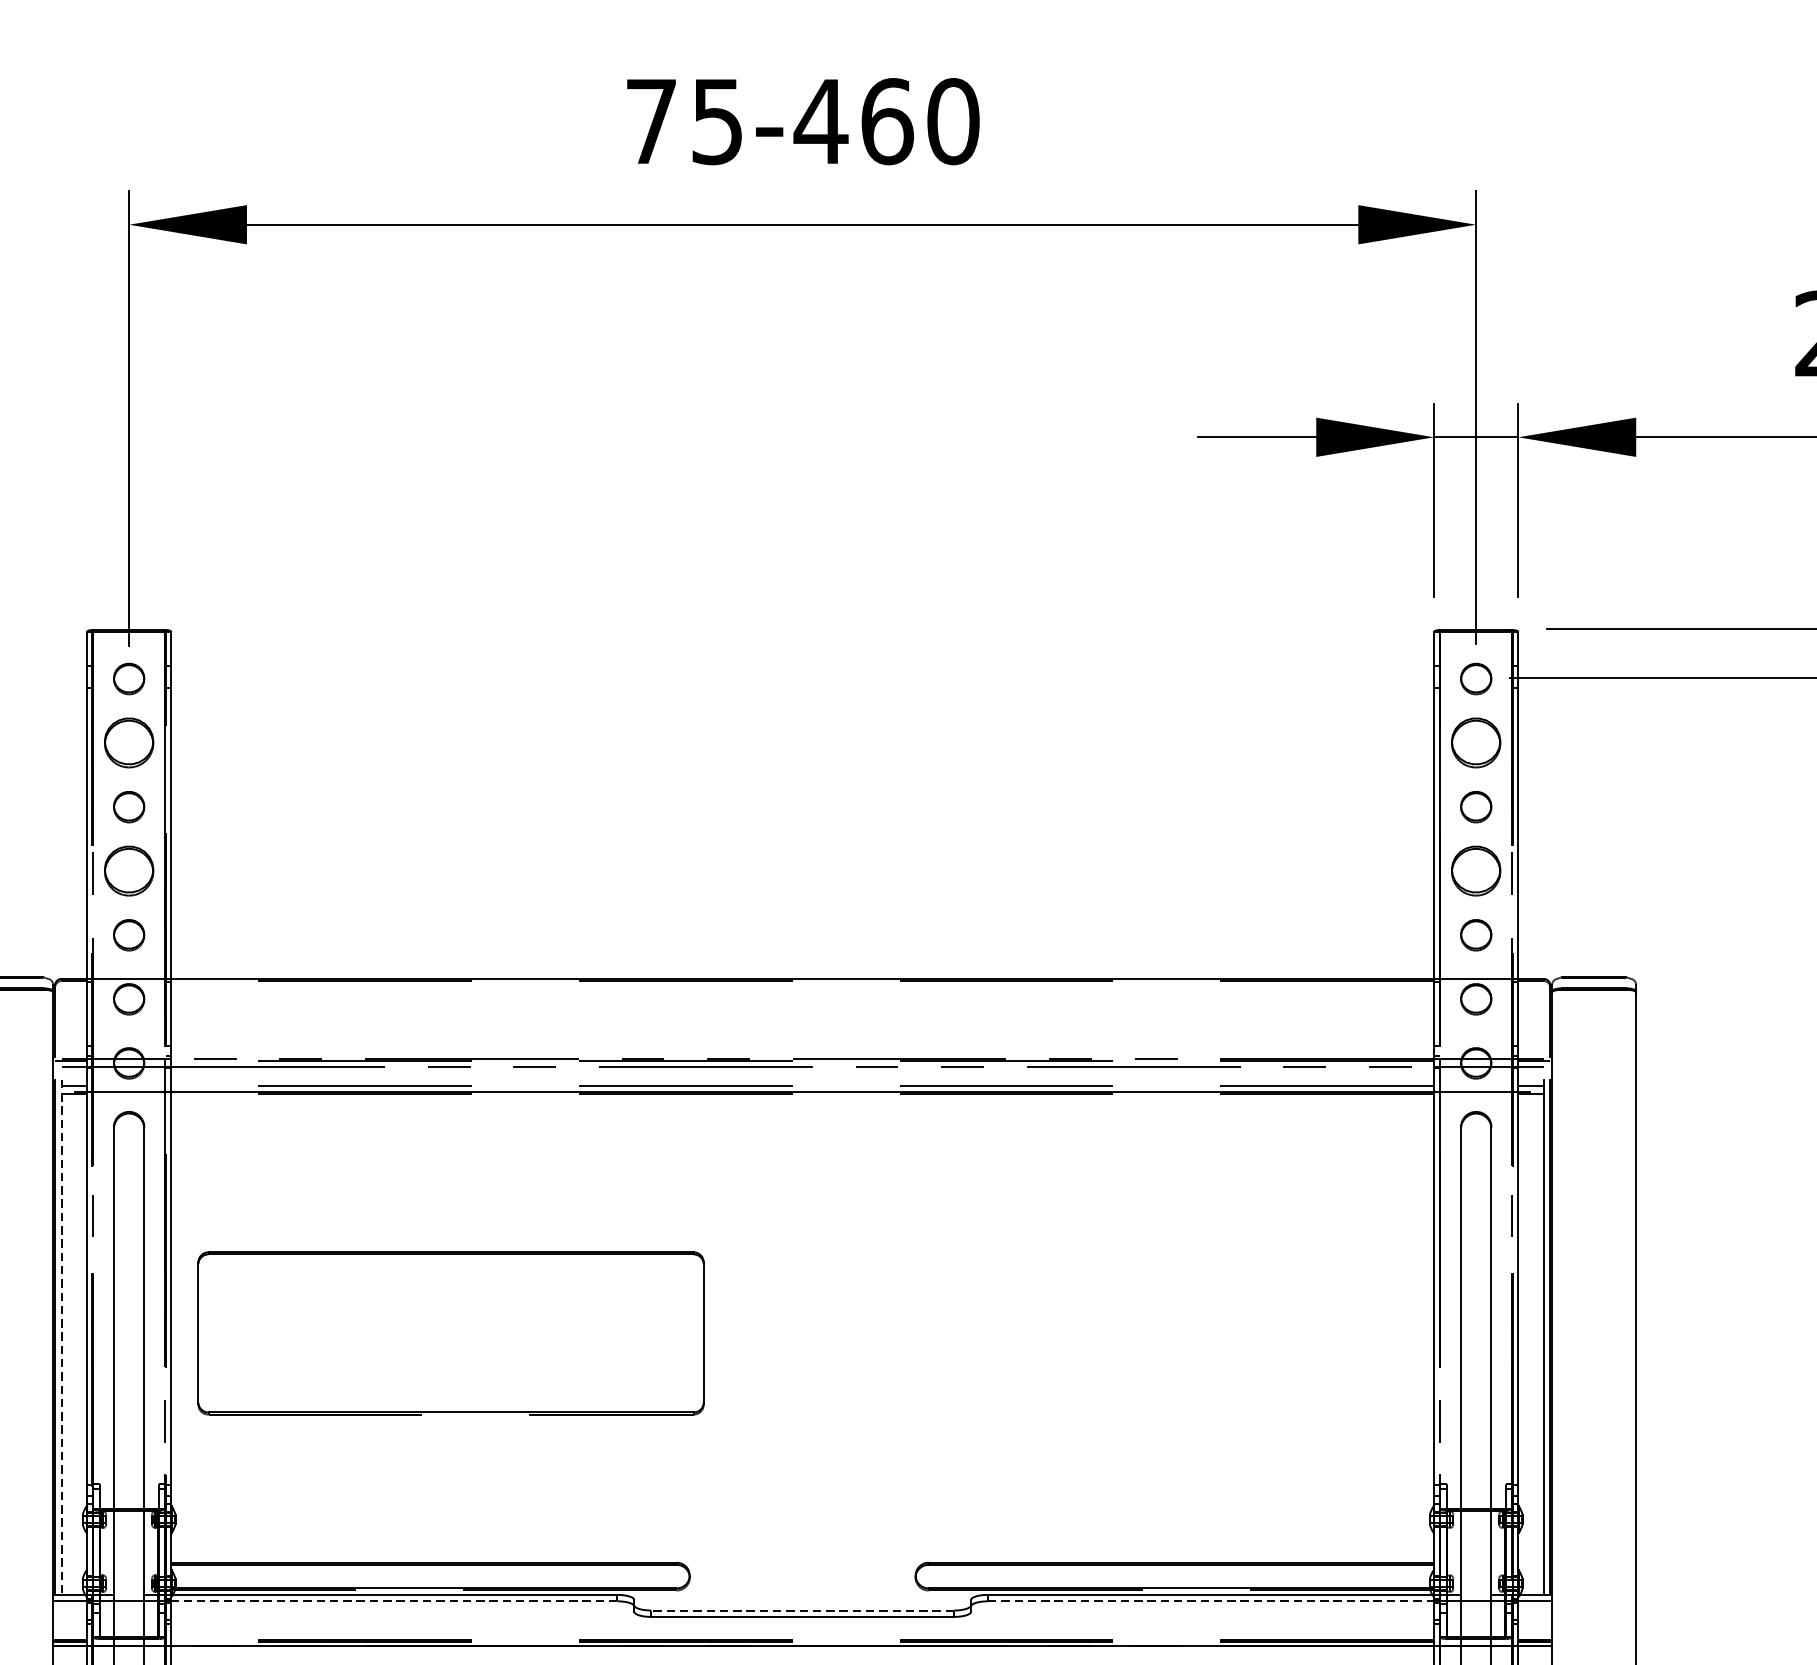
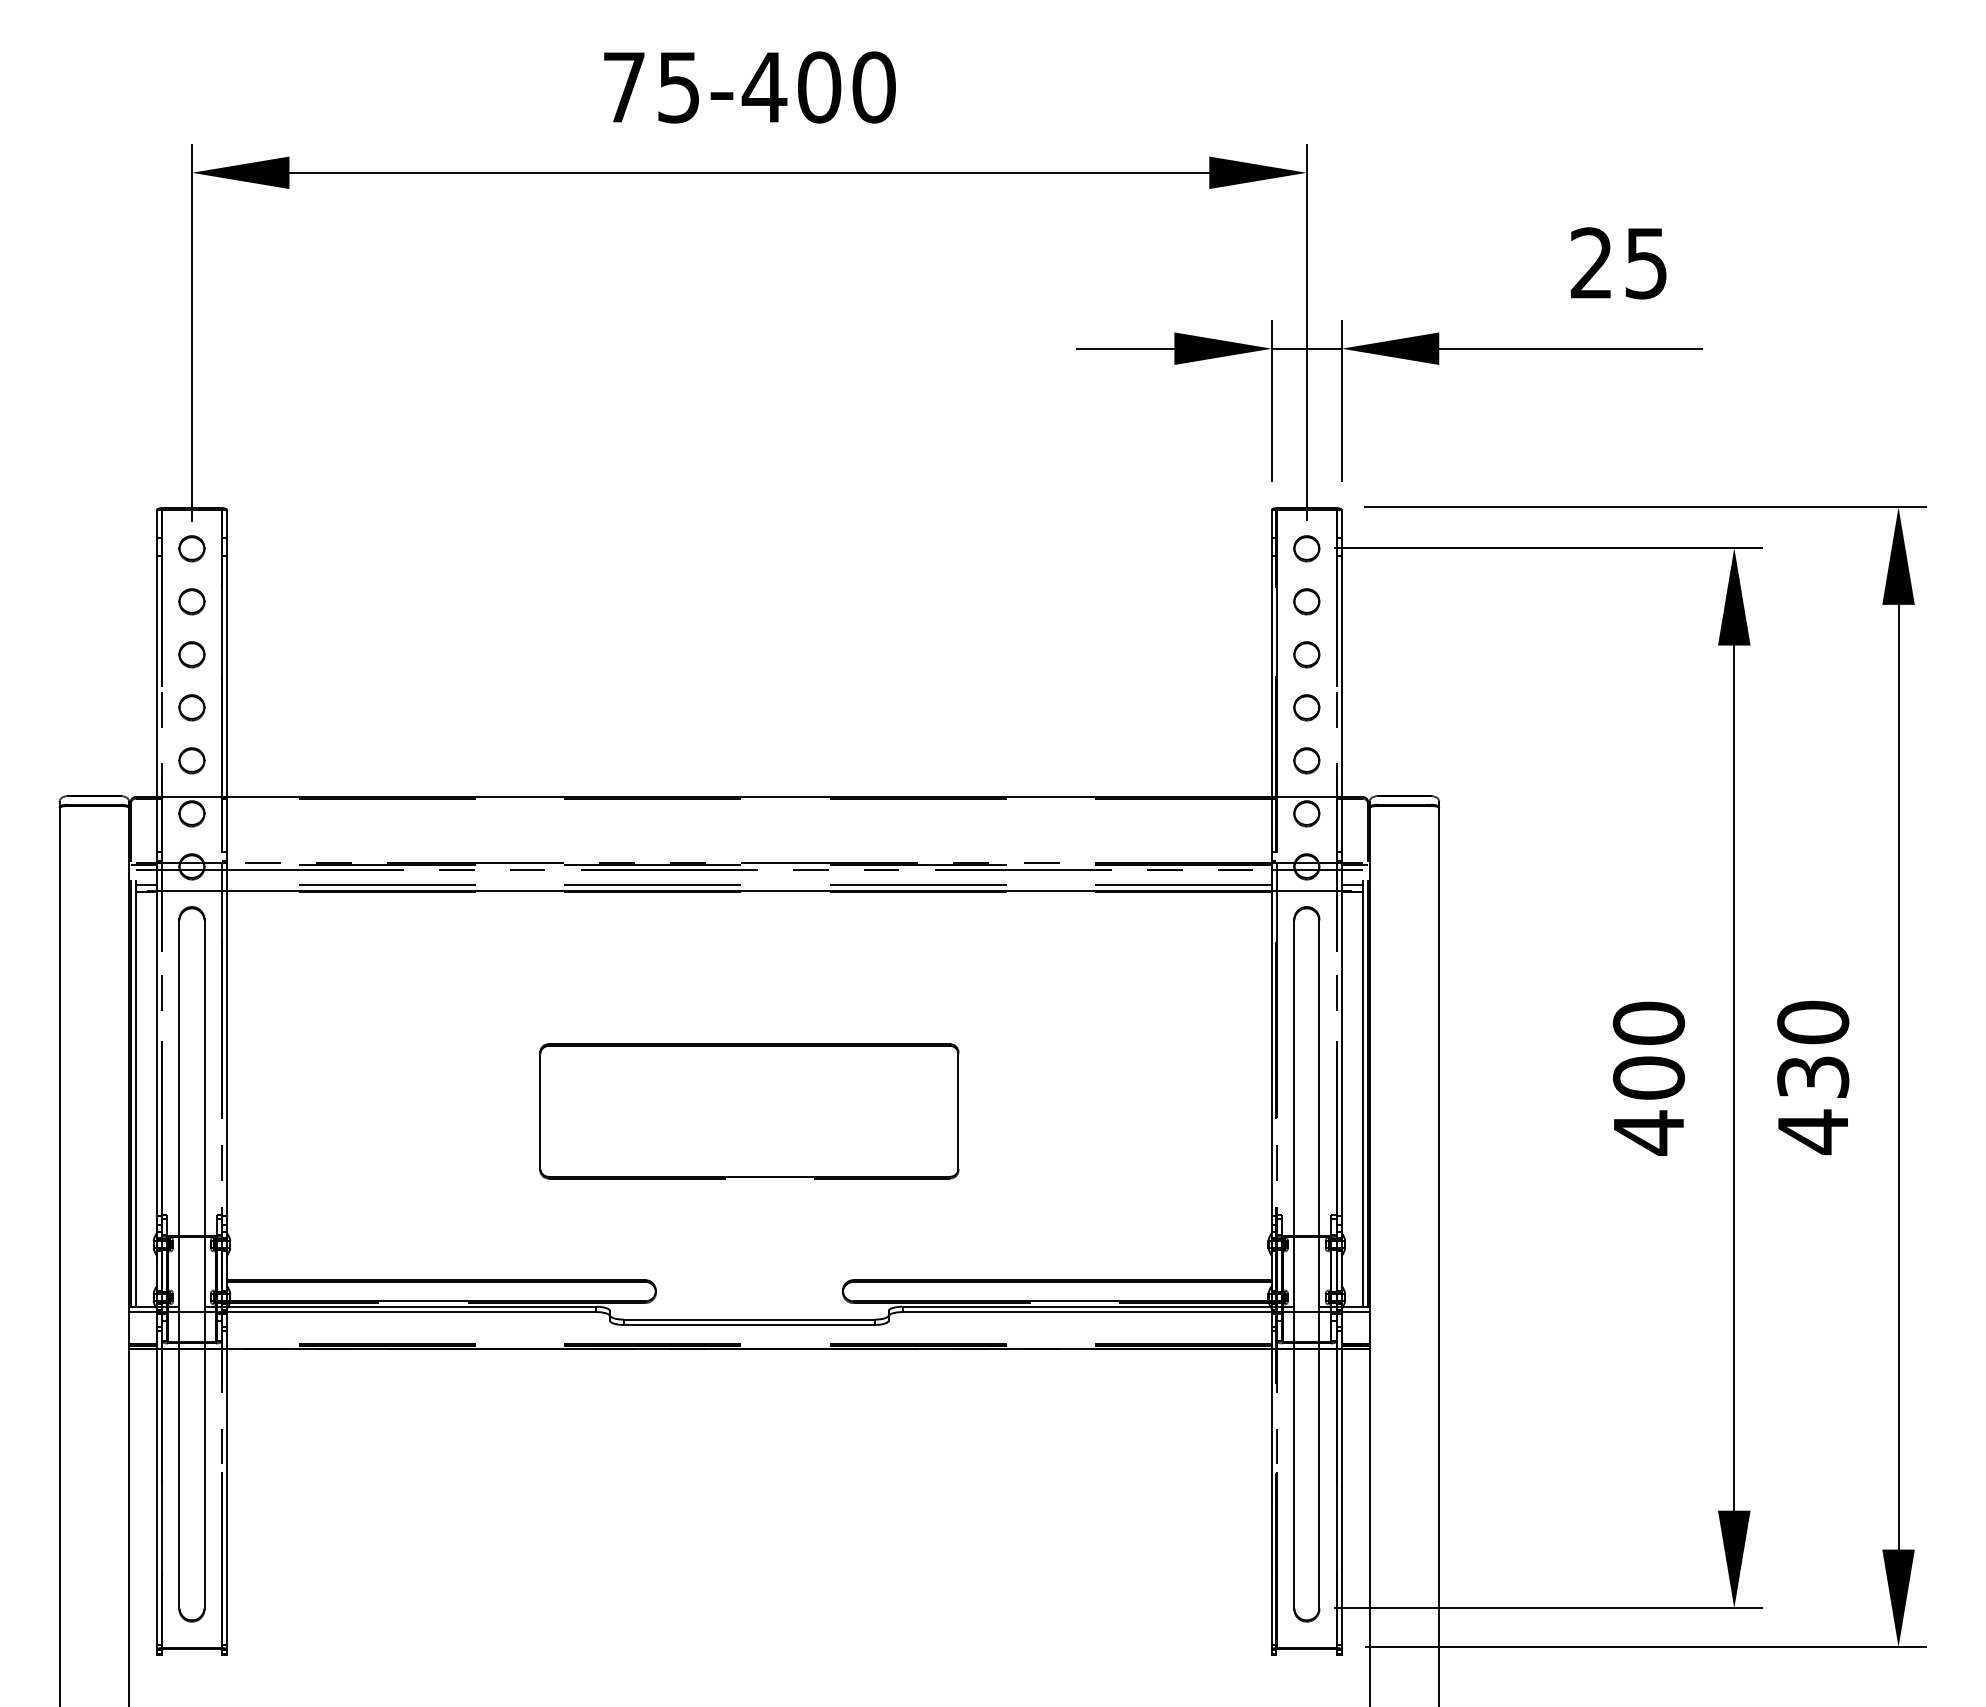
text: (887, 121) -> (819, 87), 75-460 -> 75-400
part: (128, 742) -> (191, 601), size x0.62
part: (1475, 742) -> (1306, 601), size x0.62
part: (128, 870) -> (191, 707), size x0.62
part: (1475, 870) -> (1306, 707), size x0.62
part: (451, 1333) -> (749, 1111), moved
line: (62, 1337) -> (136, 1093), dashed -> solid
line: (394, 1601) -> (411, 1312), dashed -> solid
line: (1211, 1601) -> (1087, 1312), dashed -> solid
line: (801, 1610) -> (748, 1319), dashed -> solid

